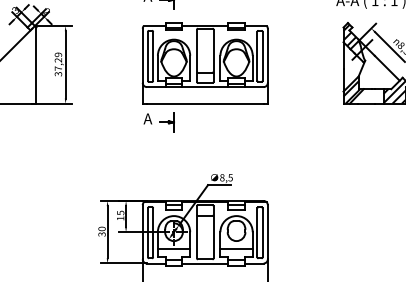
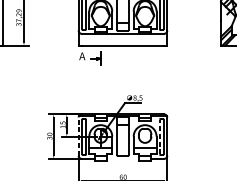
line: (142, 231) -> (78, 136), solid -> dashed
line: (257, 232) -> (159, 136), solid -> dashed
line: (205, 263) -> (123, 158), removed

